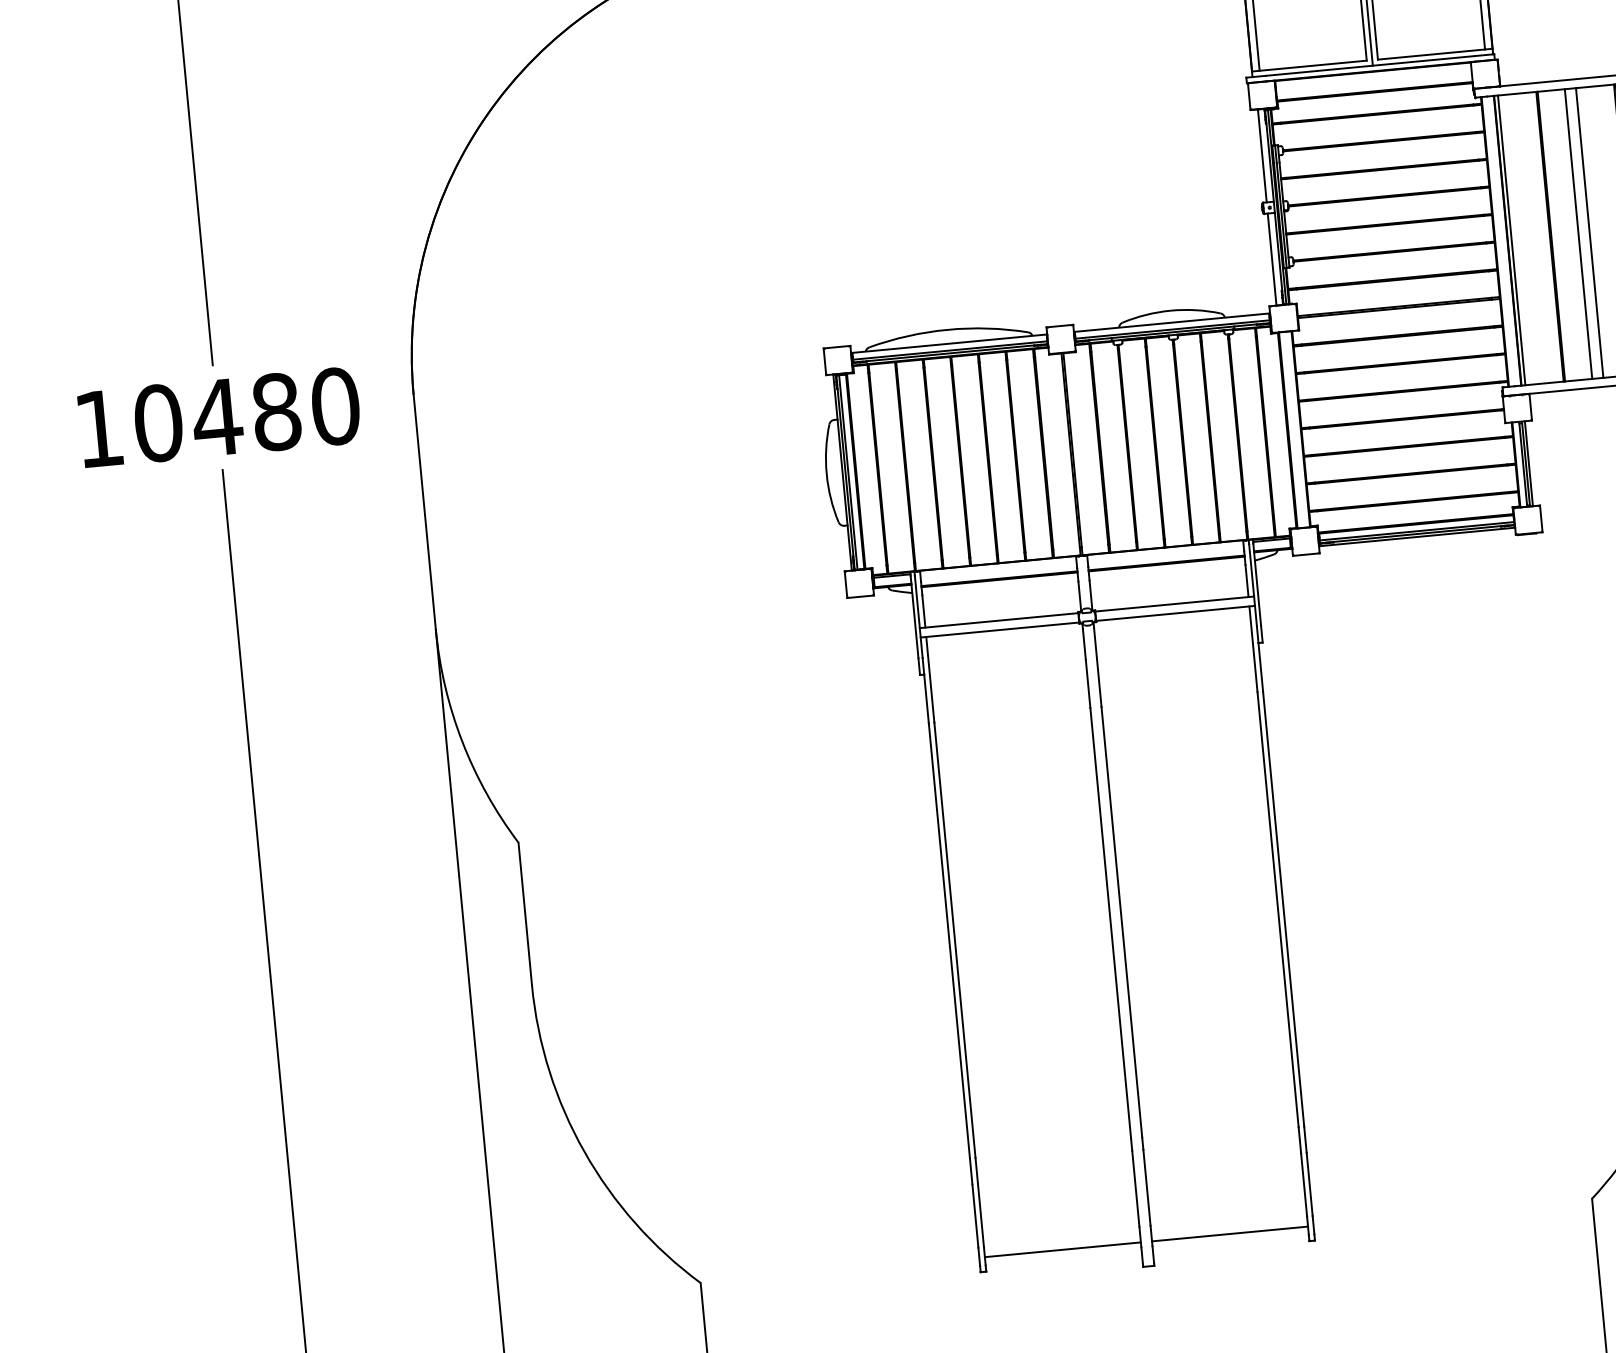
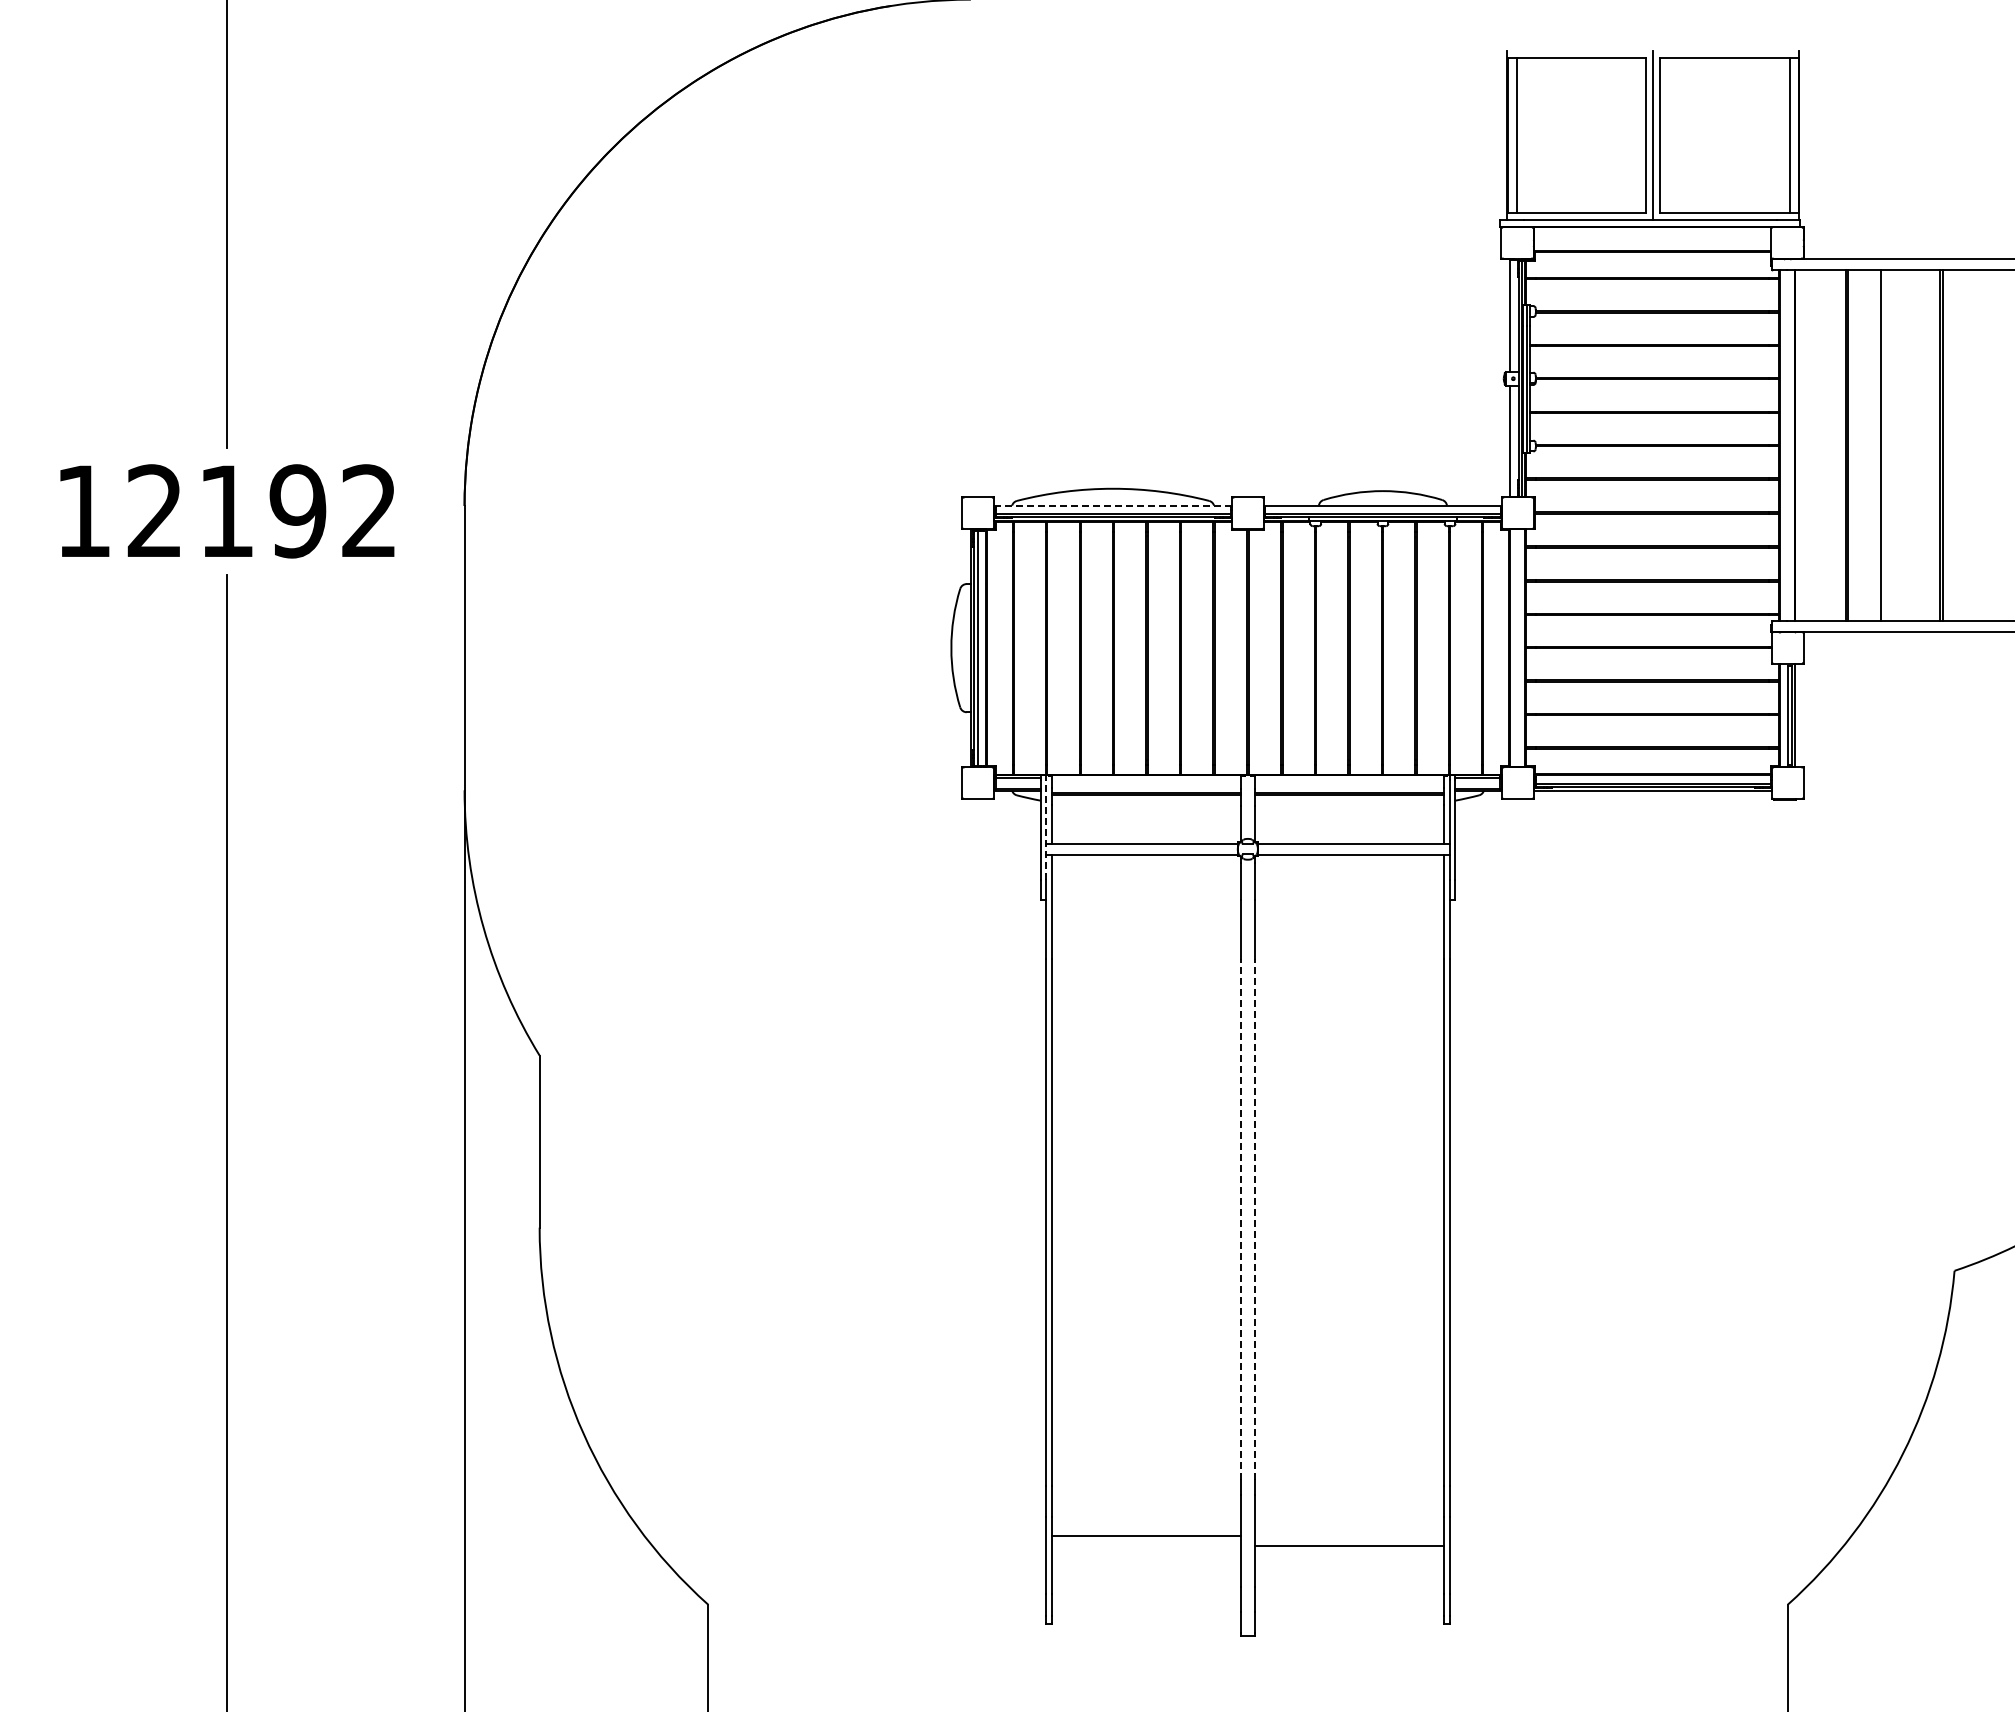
line: (1589, 233) -> (1894, 445), removed
line: (1511, 240) -> (1799, 445), removed
line: (949, 343) -> (1113, 505), solid -> dashed
text: (247, 414) -> (262, 511), 10480 -> 12192
line: (918, 616) -> (1045, 829), solid -> dashed
line: (1121, 922) -> (1254, 1219), solid -> dashed
line: (1110, 923) -> (1241, 1219), solid -> dashed
line: (1229, 1233) -> (1348, 1545), moved
line: (1062, 1249) -> (1146, 1535), moved

